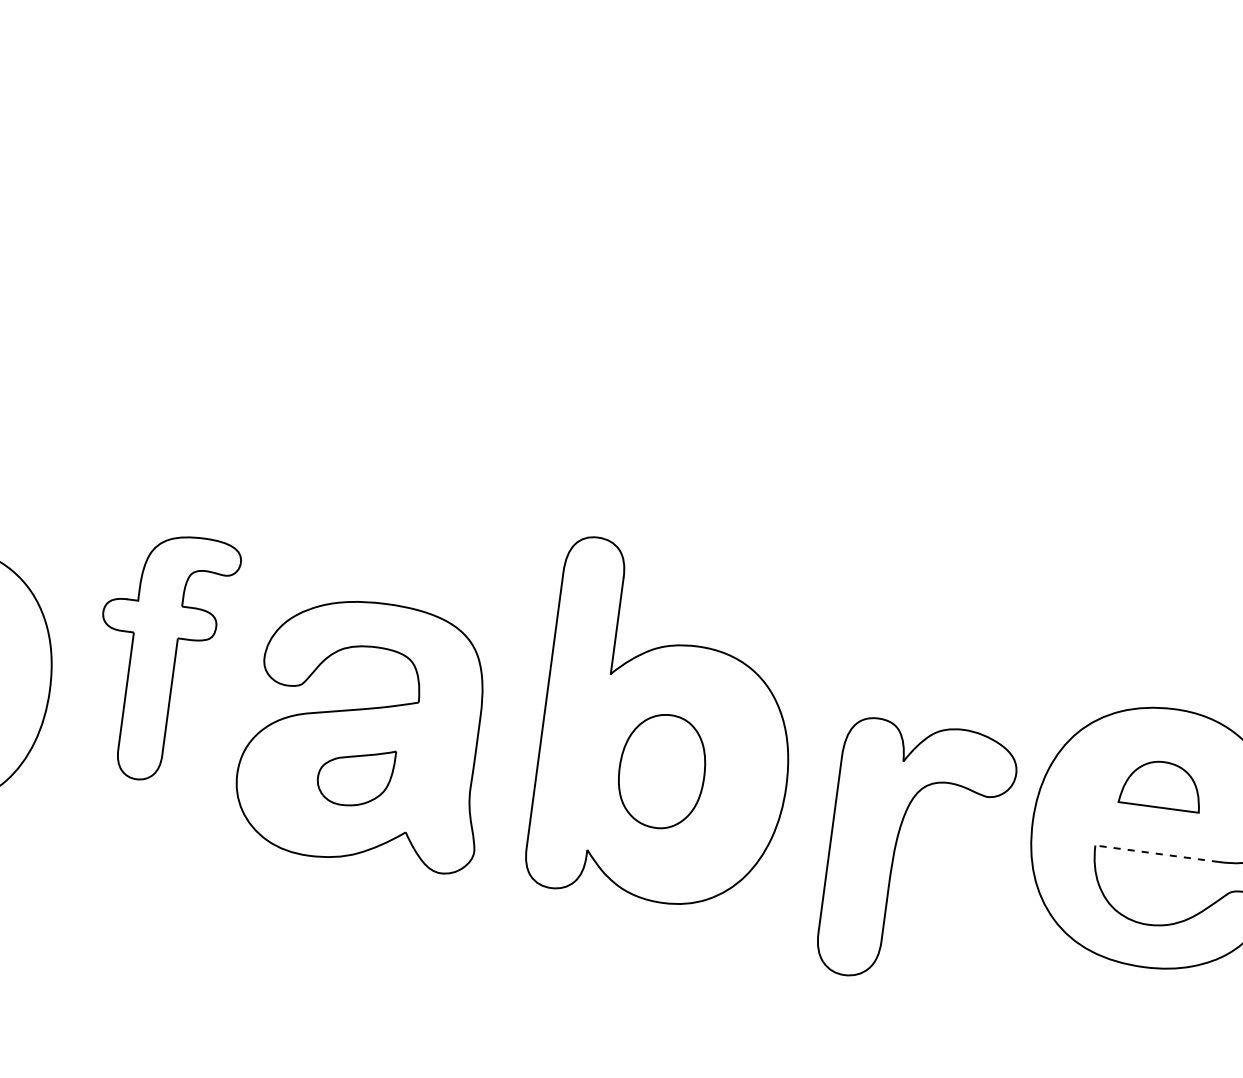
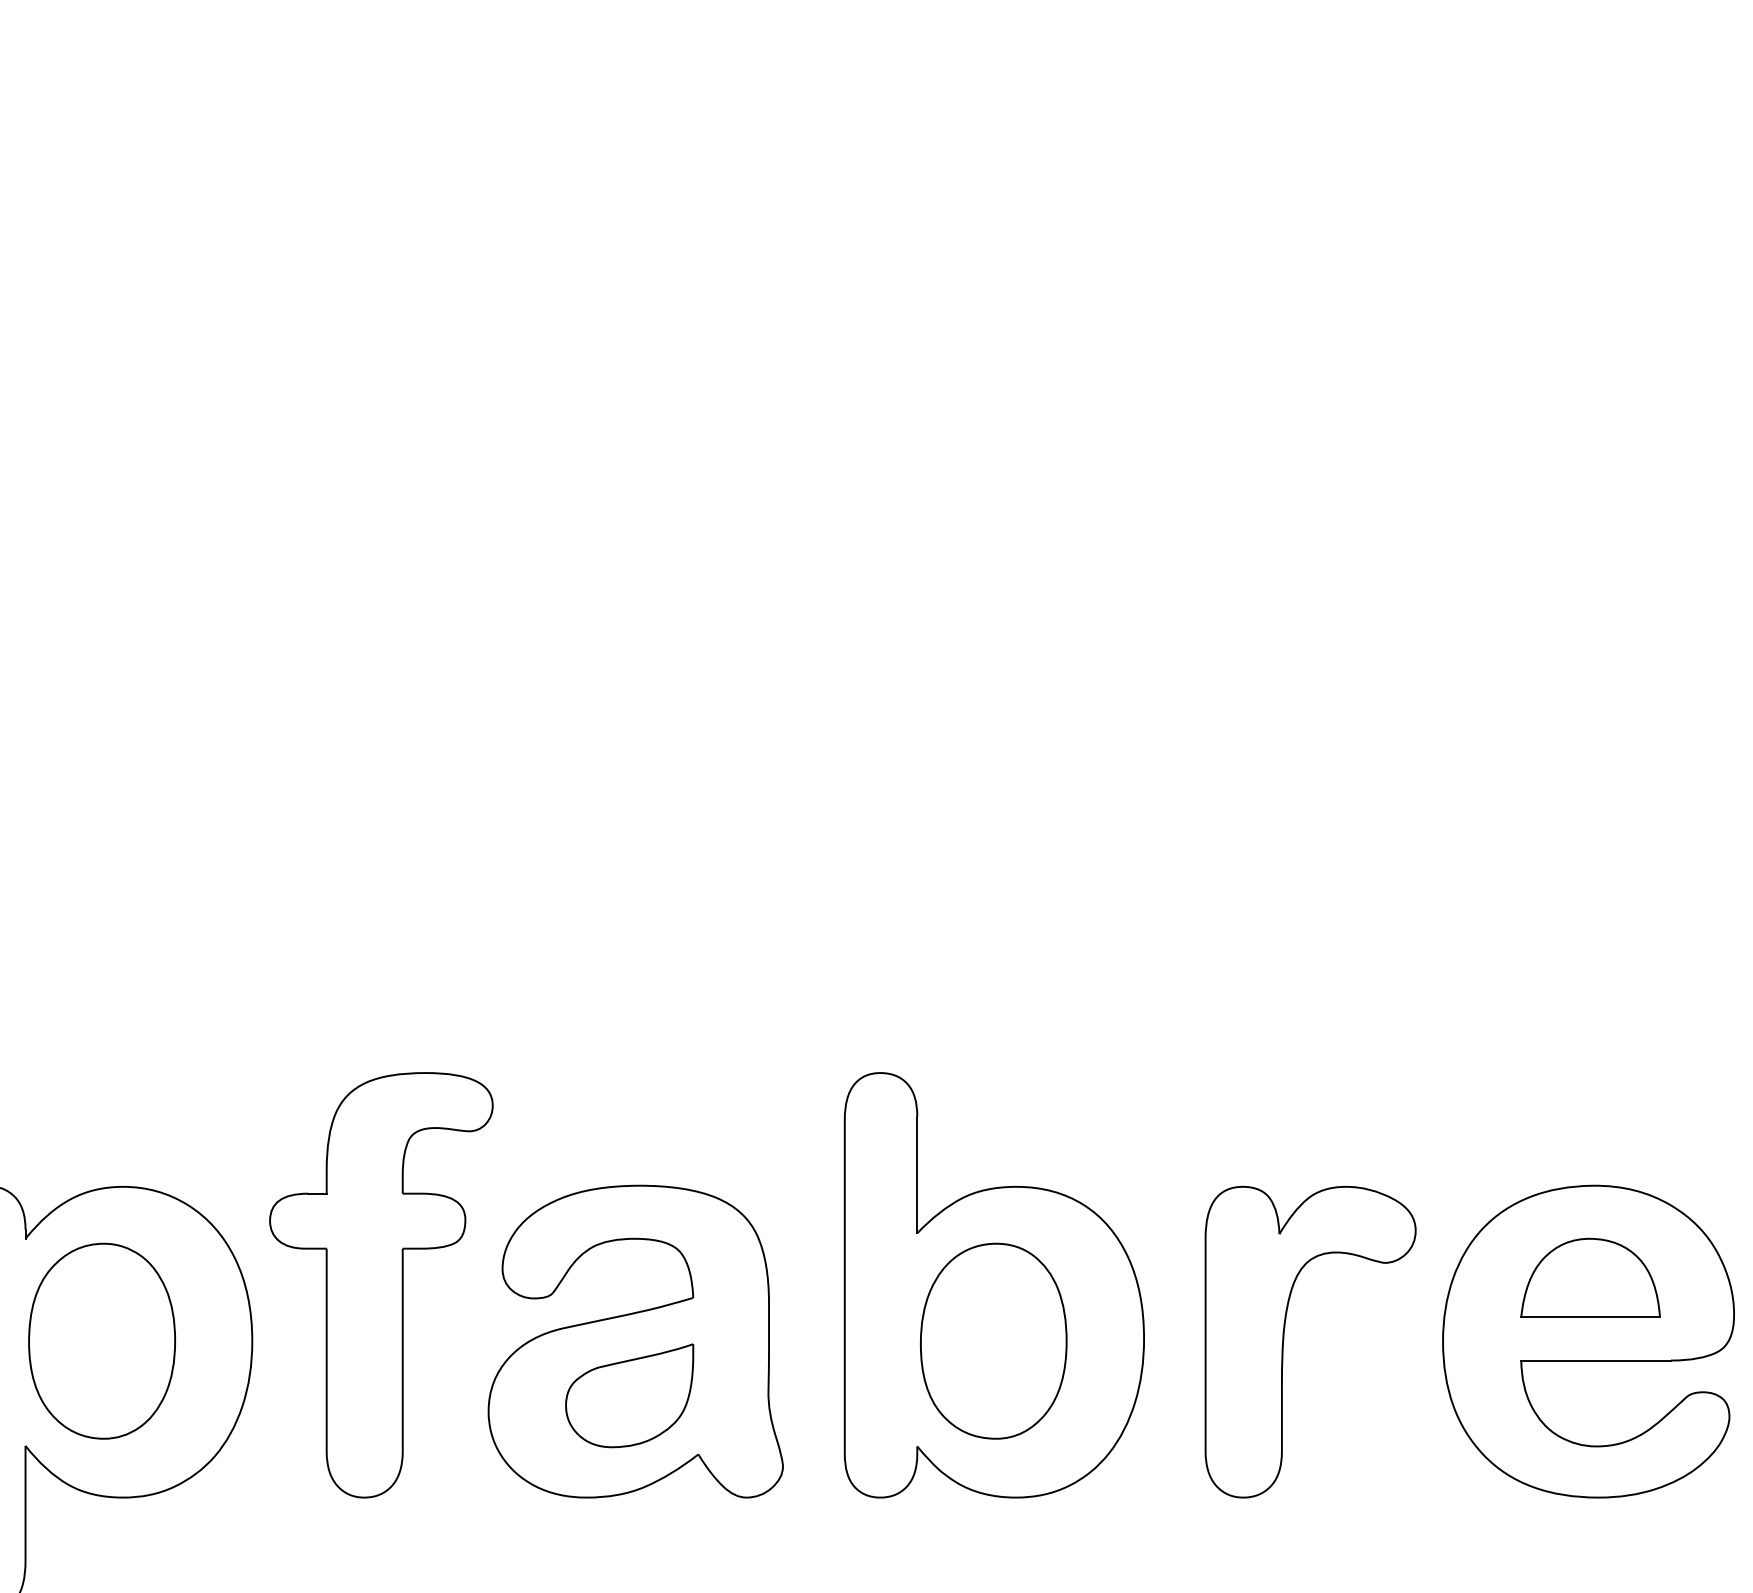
part: (162, 658) -> (381, 1285), size x1.43
part: (661, 770) -> (993, 1340), size x1.43
part: (355, 776) -> (629, 1395), size x1.43
part: (1161, 784) -> (1590, 1277), size x1.43
part: (895, 849) -> (1284, 1340), moved
line: (1157, 853) -> (1596, 1360), dashed -> solid

